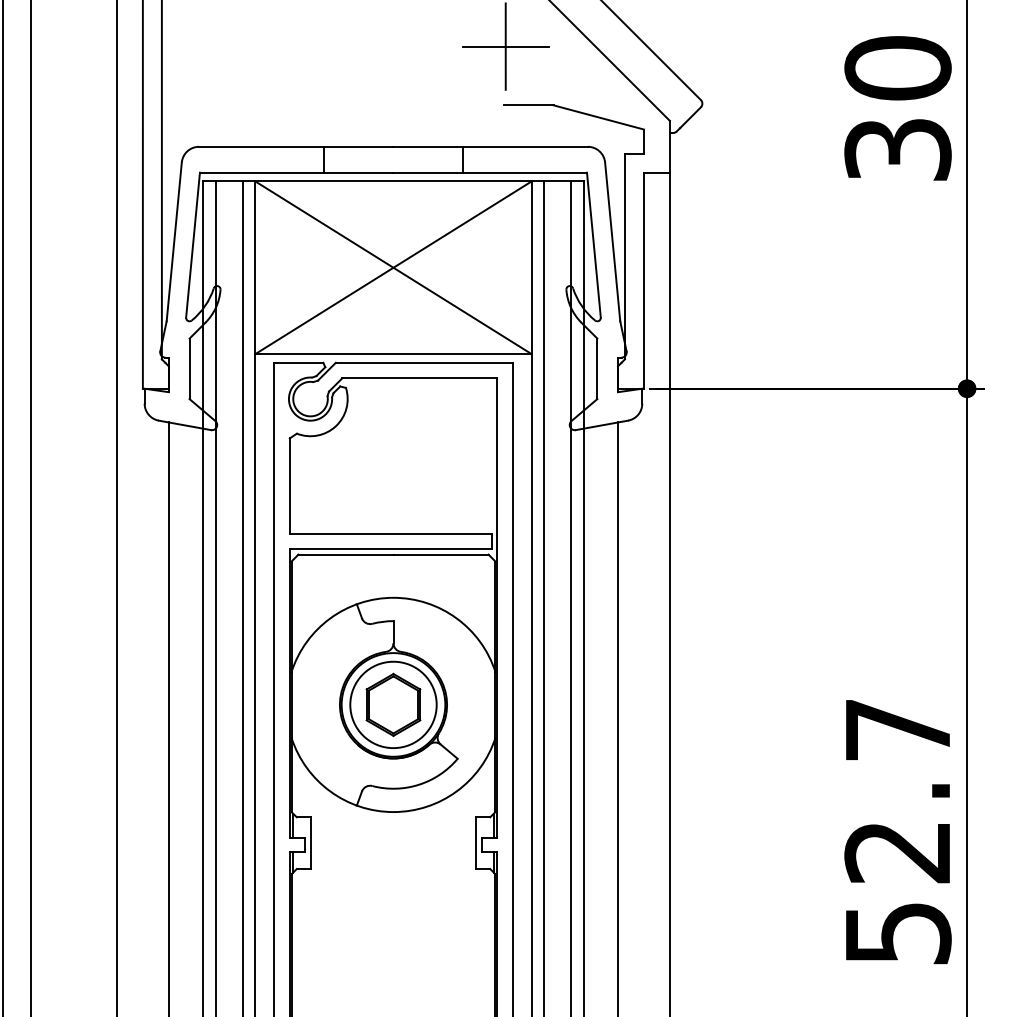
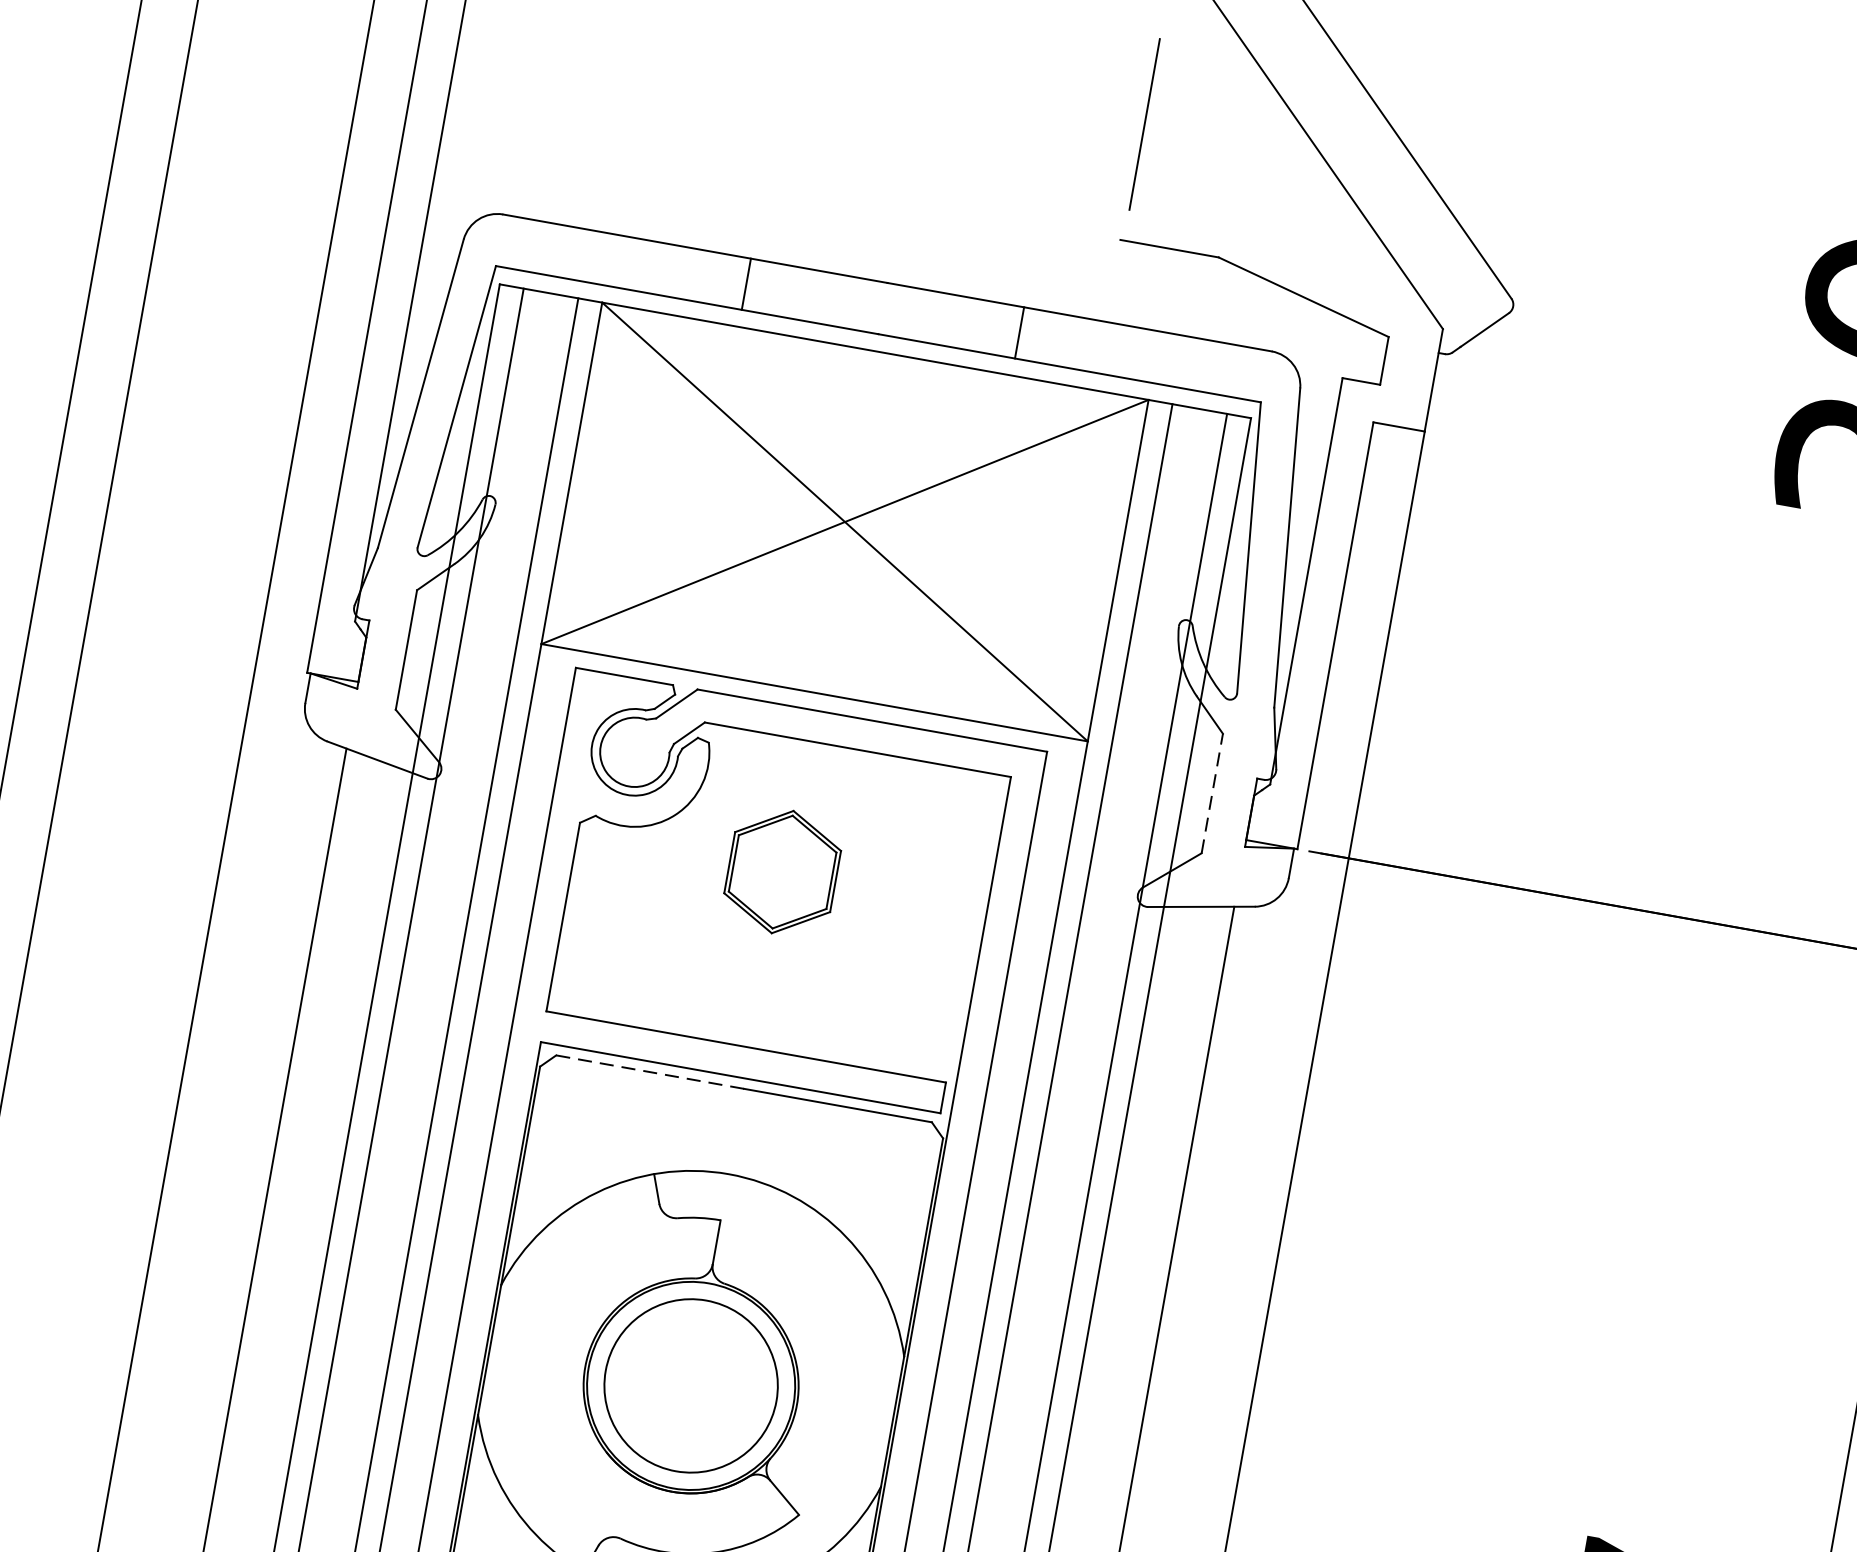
line: (505, 46) -> (1144, 124), removed
line: (597, 368) -> (1212, 792), solid -> dashed
line: (345, 554) -> (649, 1071), solid -> dashed
part: (393, 704) -> (782, 871), moved

